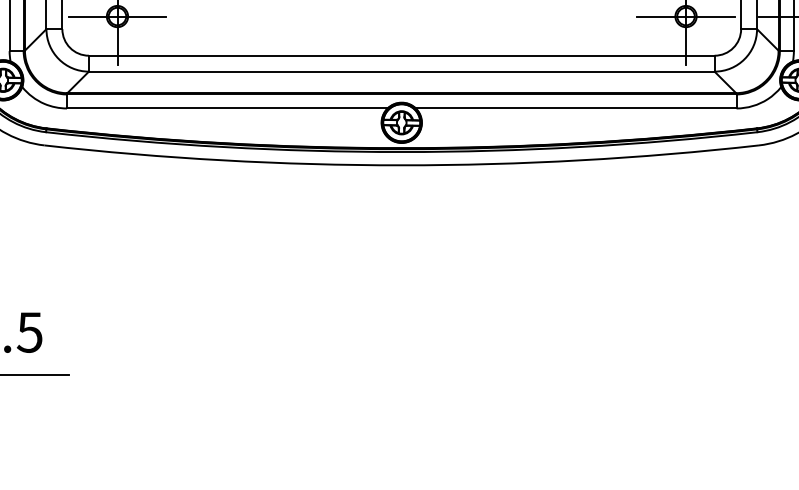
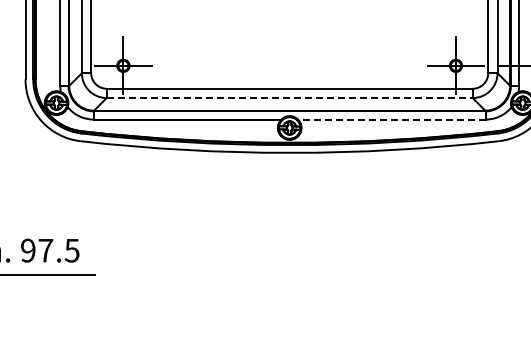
line: (401, 72) -> (289, 98), solid -> dashed
line: (575, 108) -> (391, 119), solid -> dashed

